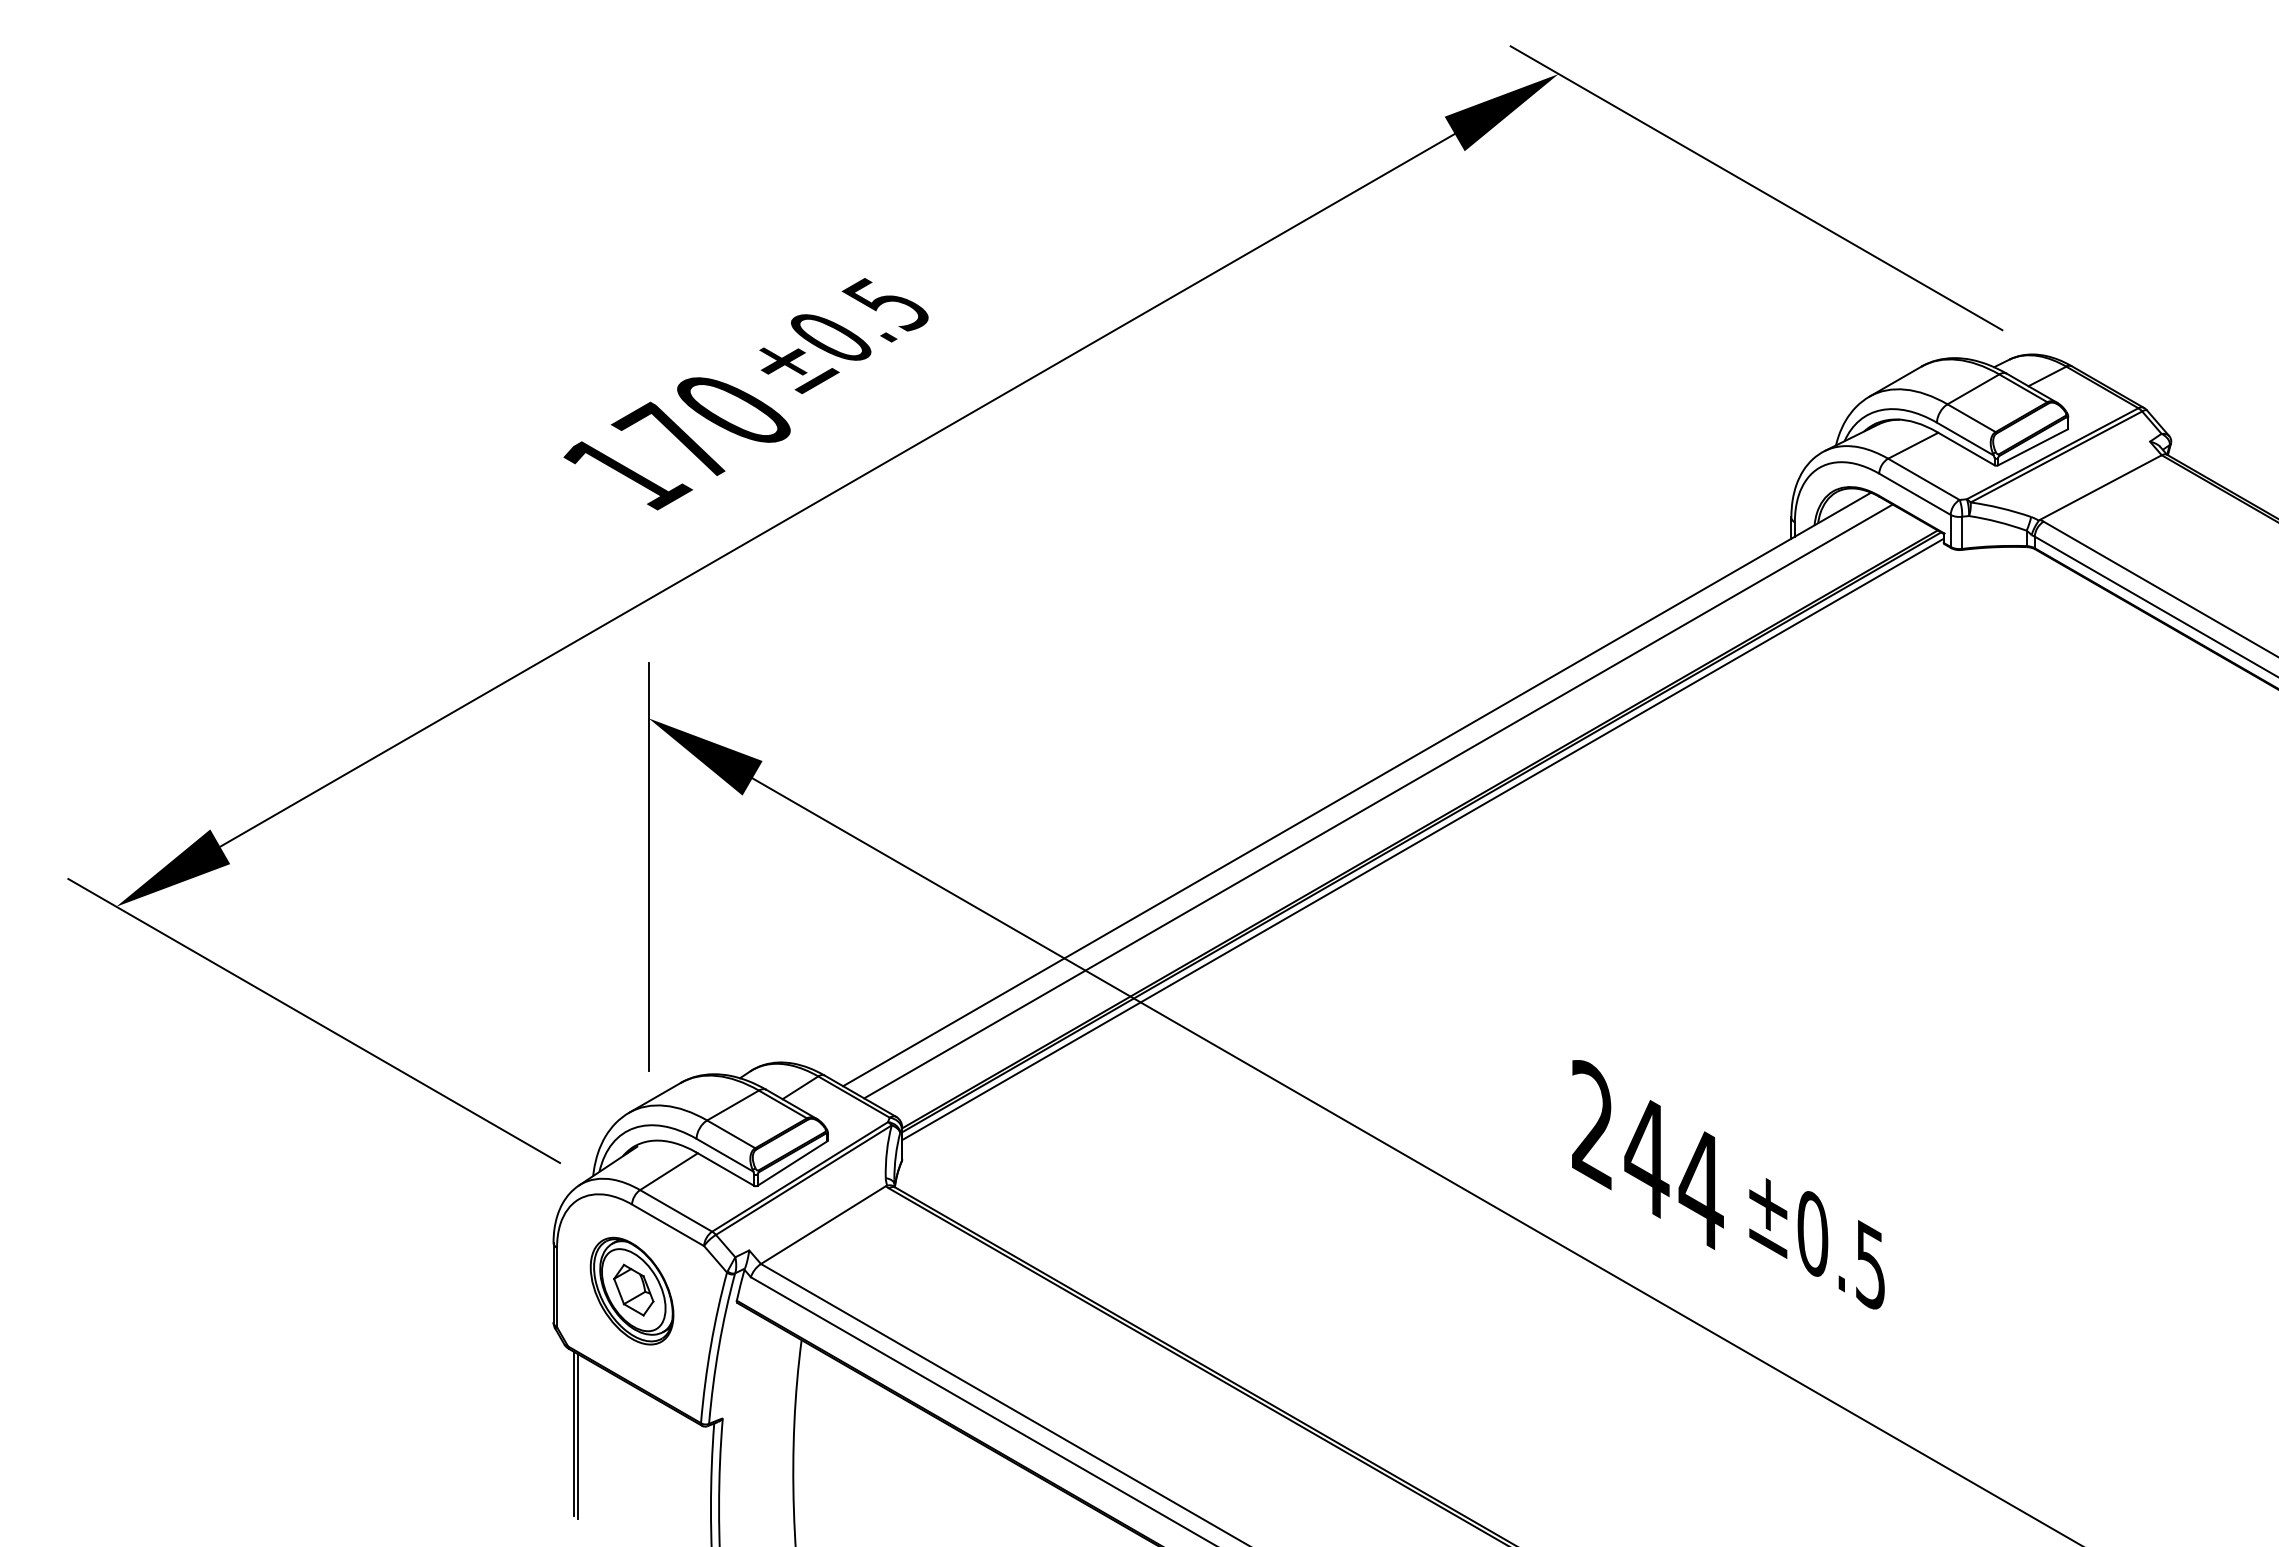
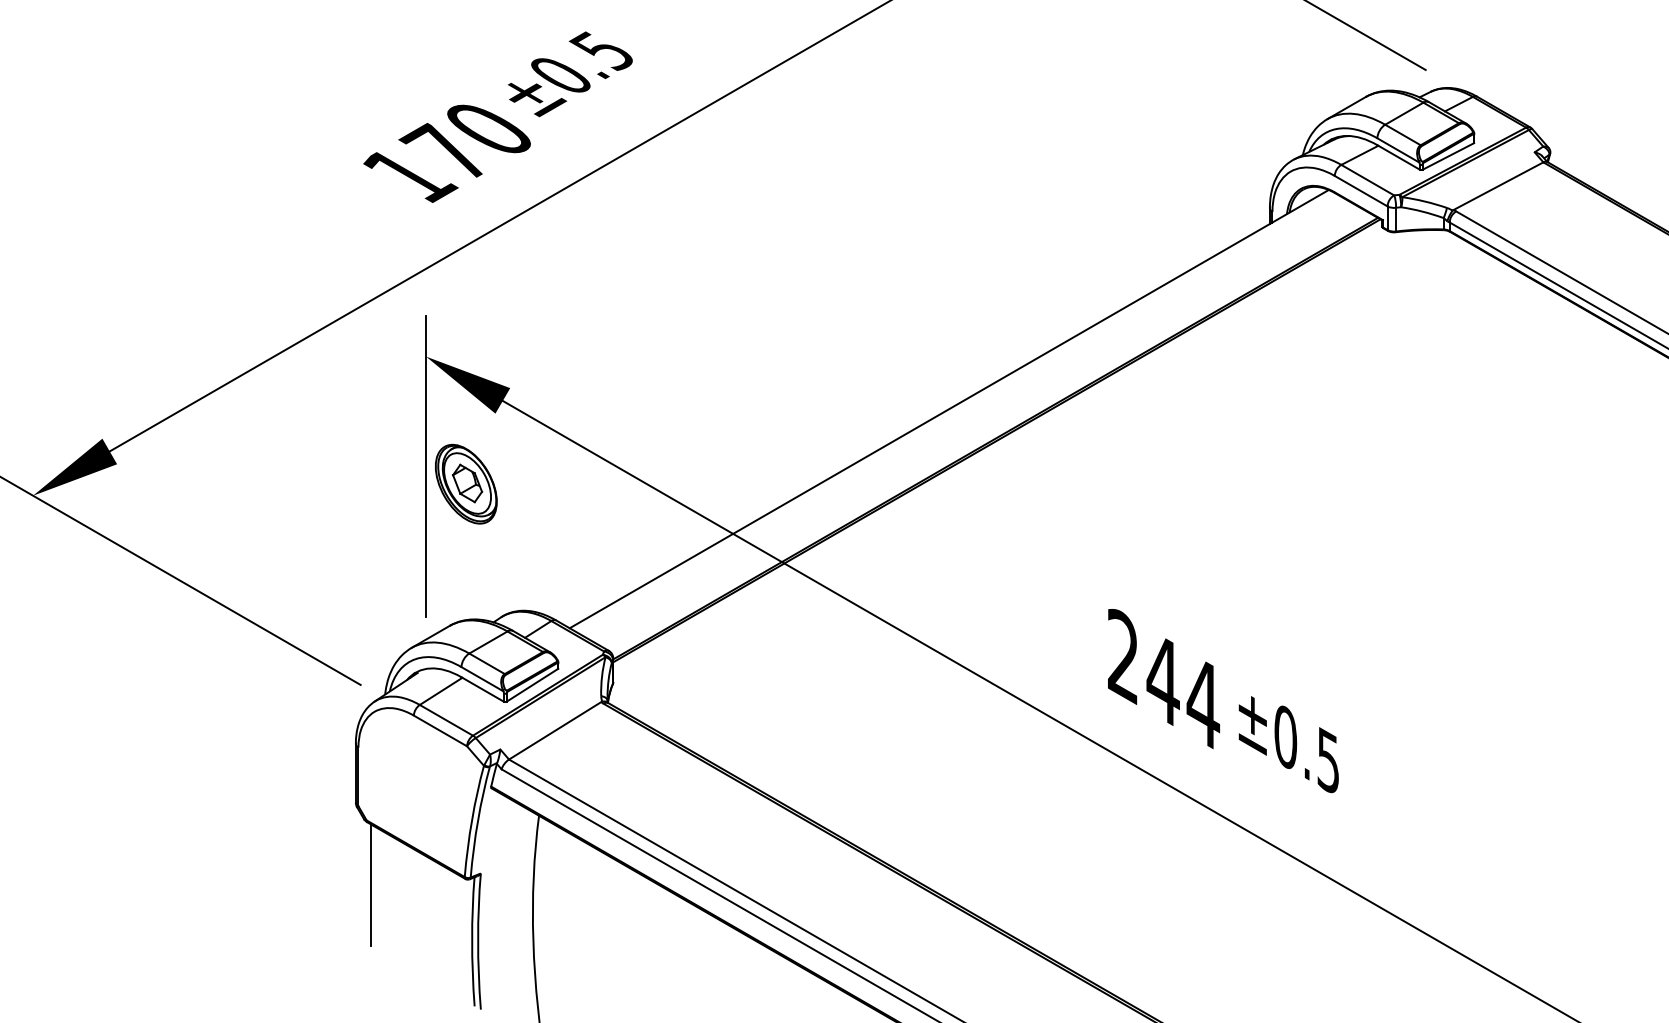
line: (1378, 801) -> (965, 418), removed
line: (1422, 839) -> (997, 446), removed
part: (631, 1290) -> (465, 483), moved
line: (577, 1436) -> (373, 886), removed

